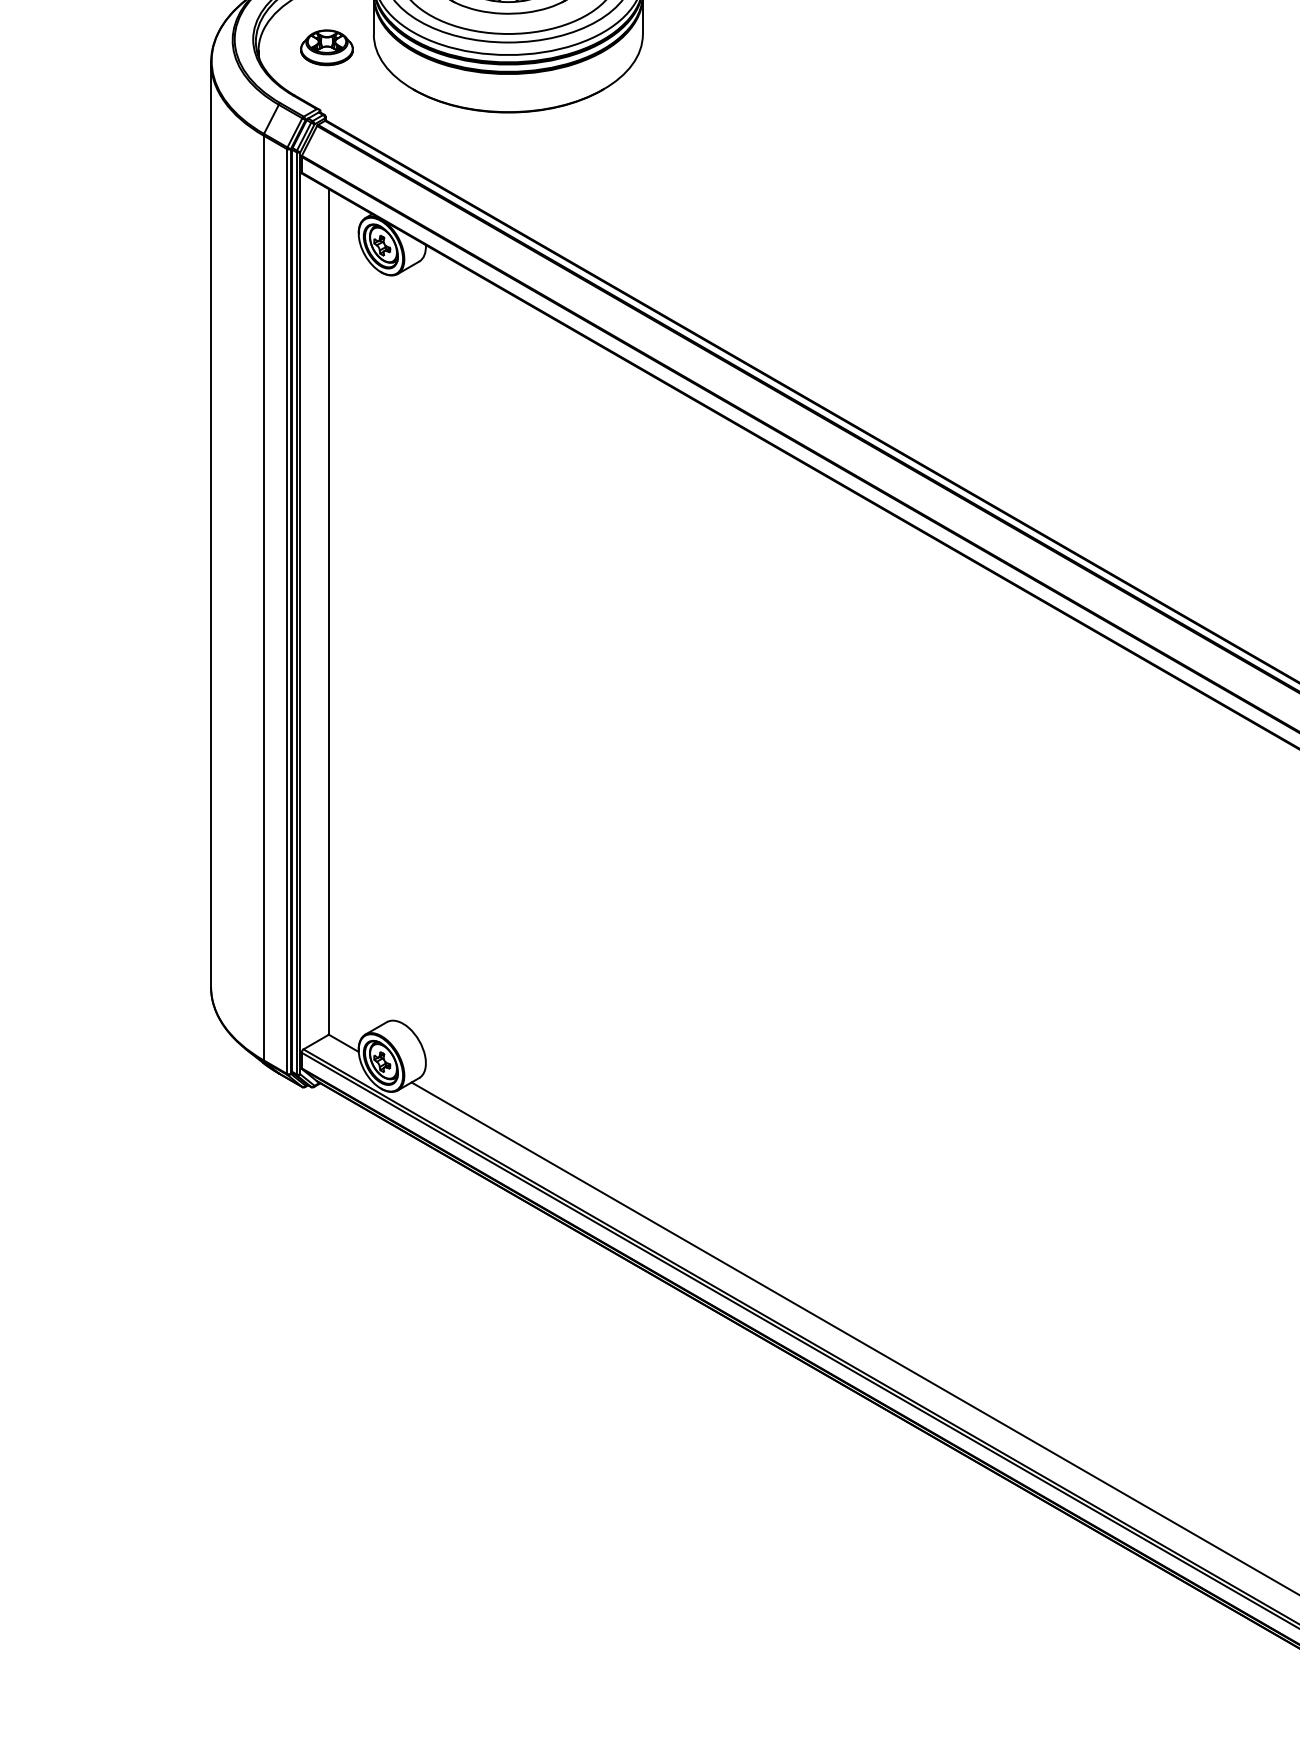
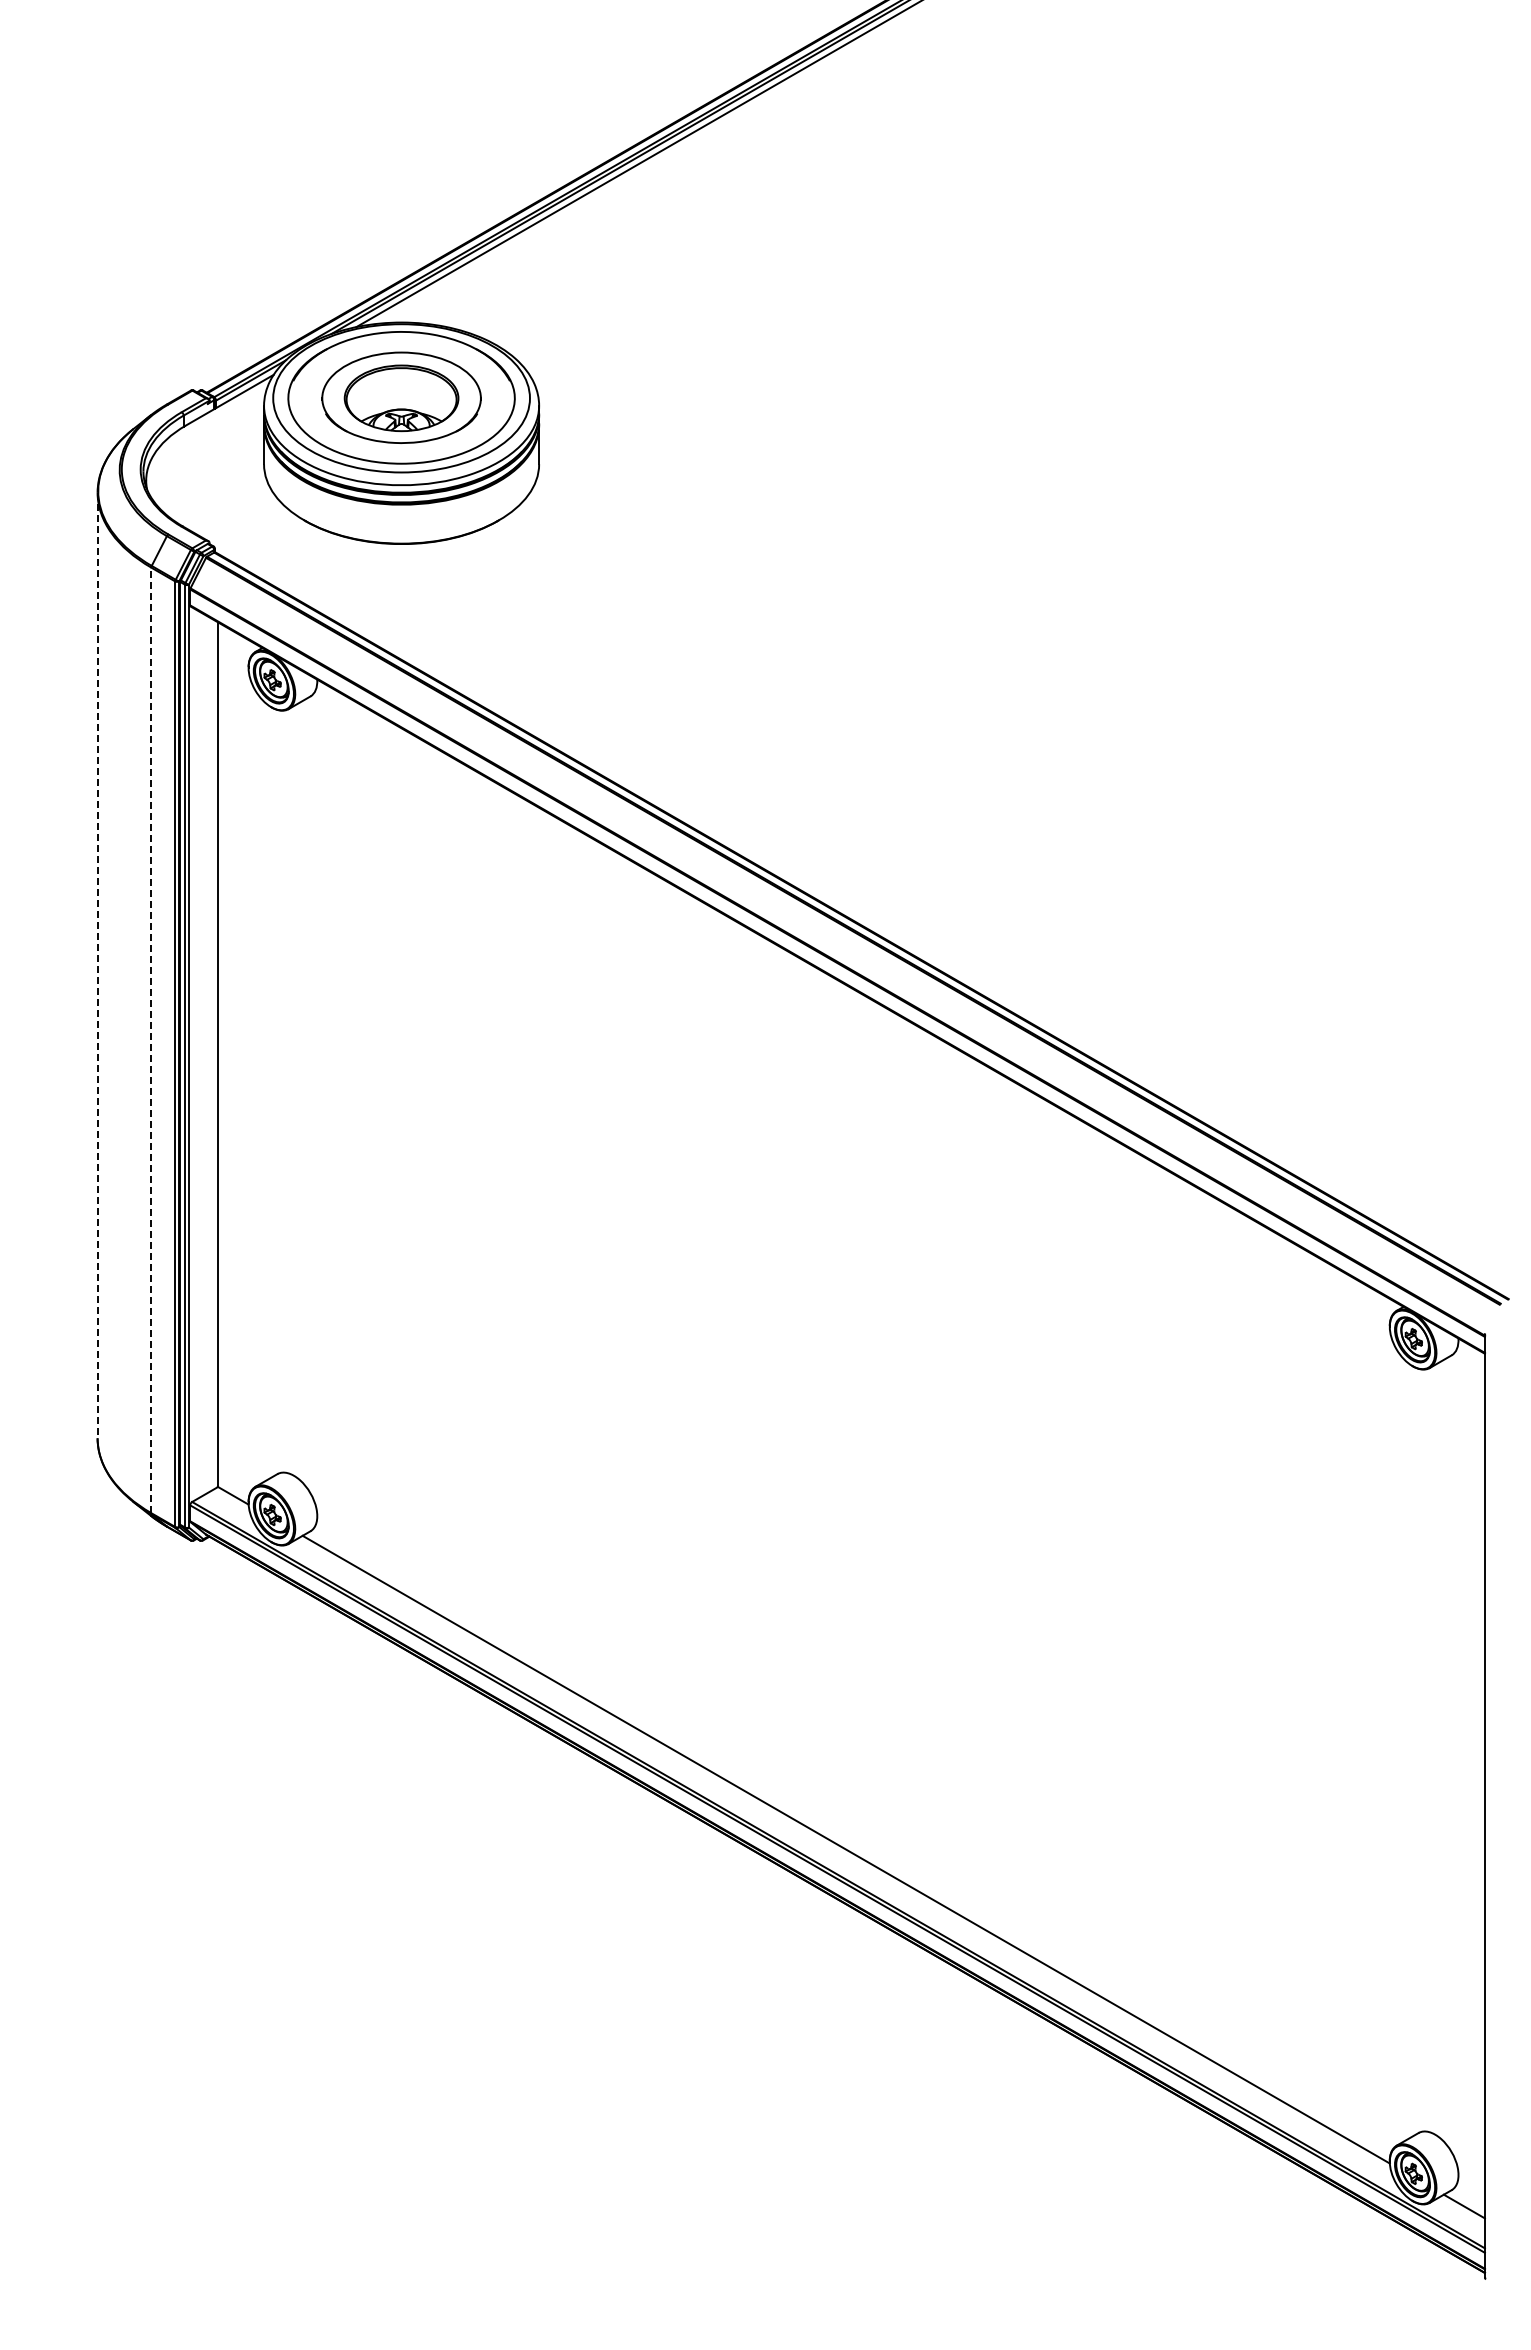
part: (326, 47) -> (215, 477), removed
line: (210, 524) -> (97, 965), solid -> dashed
line: (263, 598) -> (151, 1040), solid -> dashed

